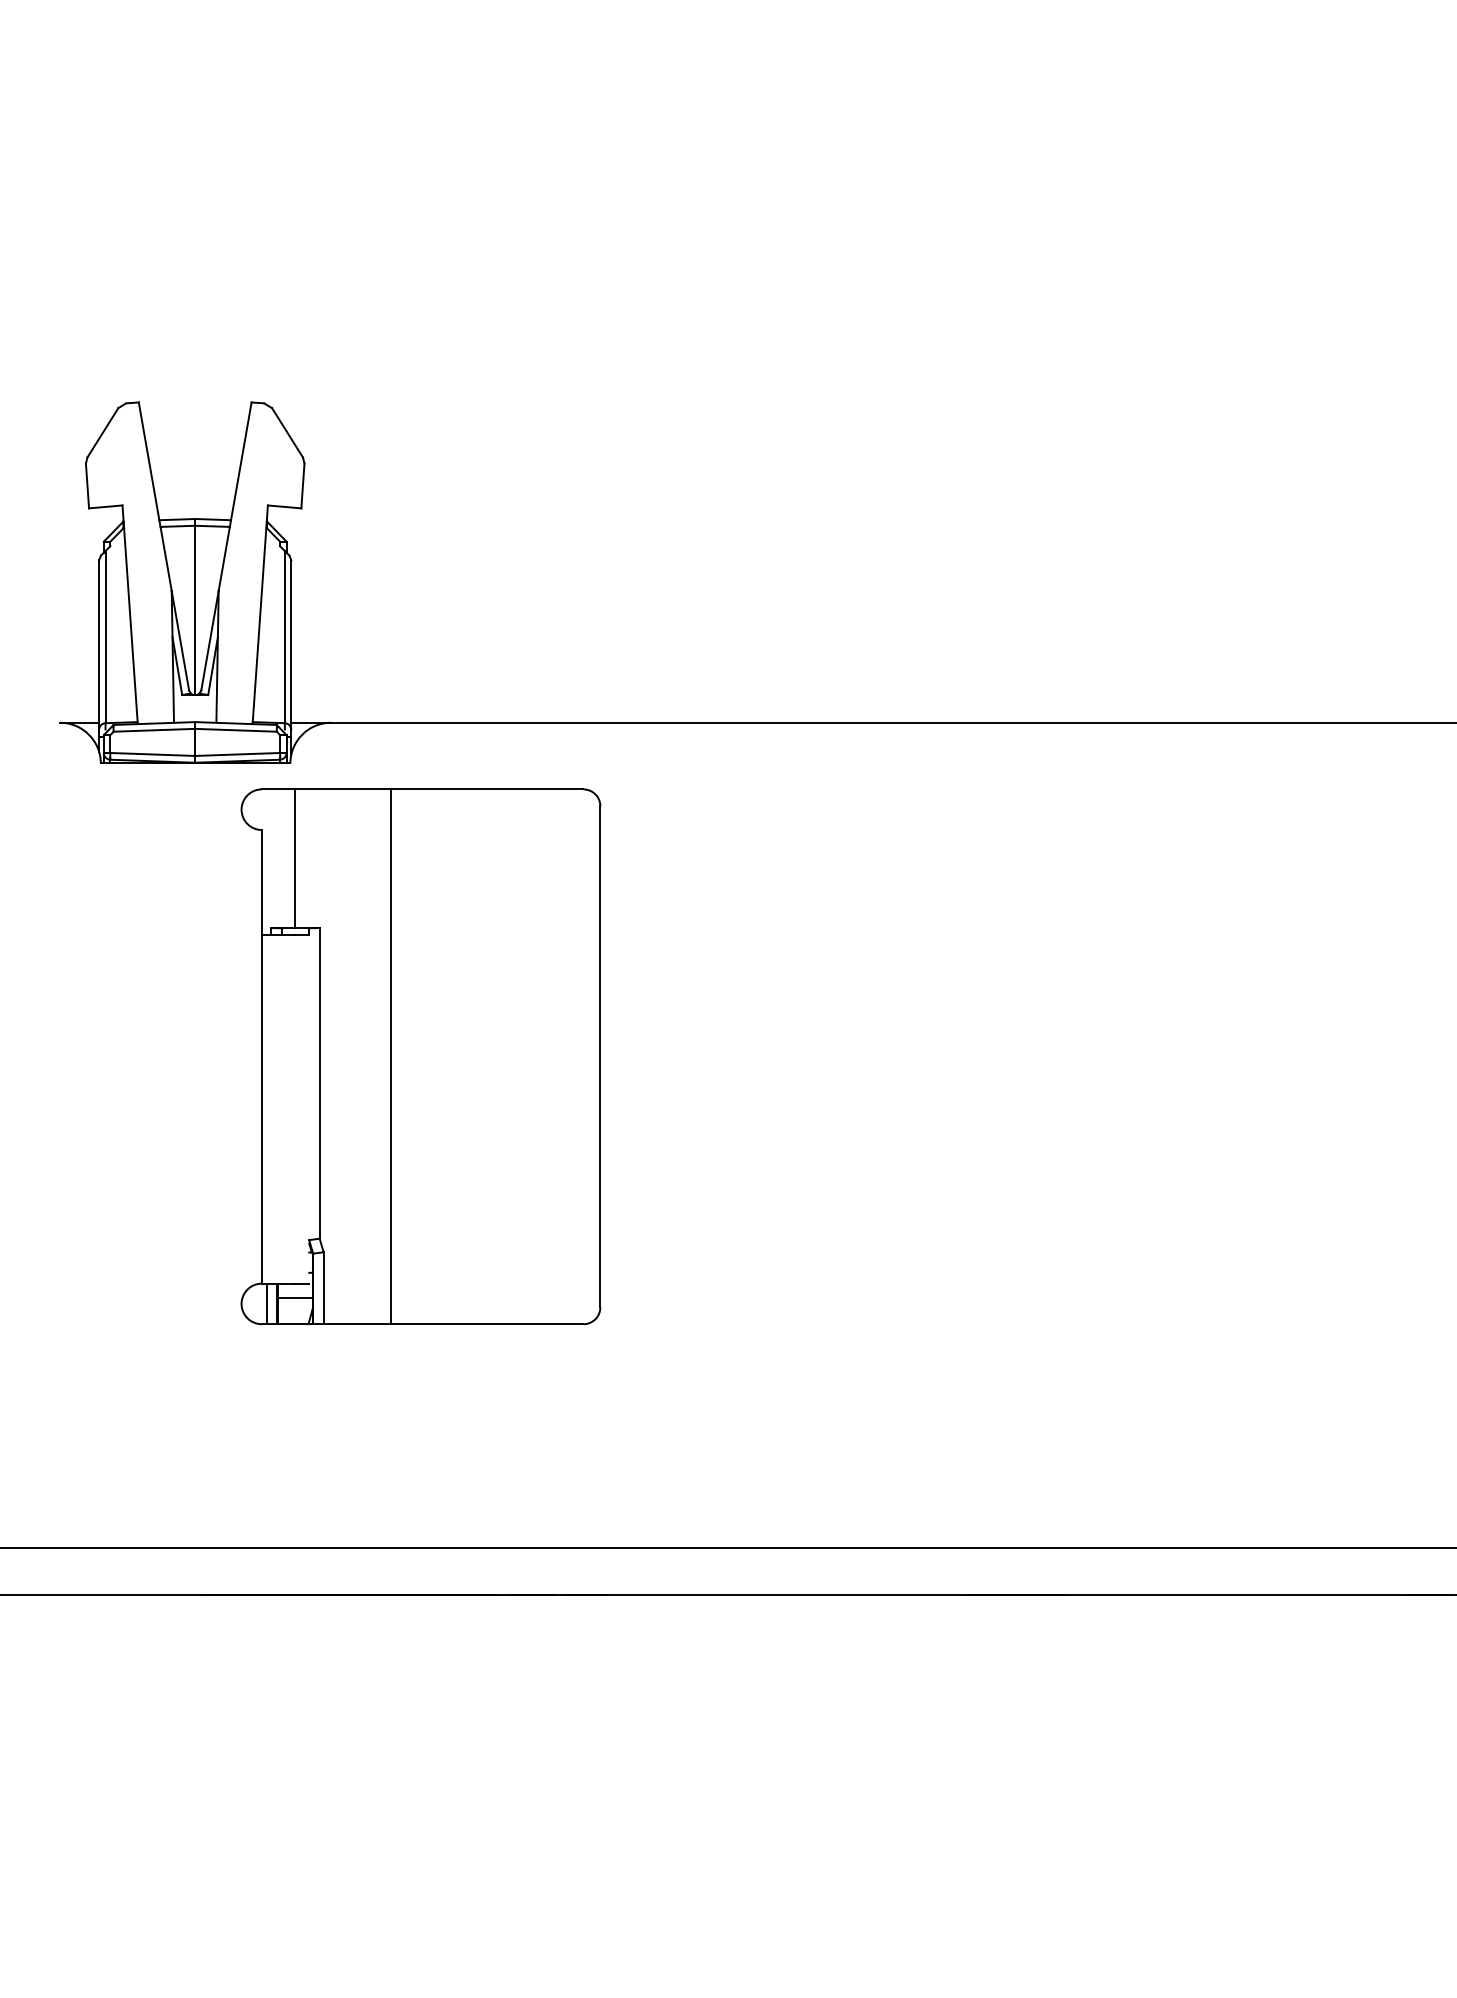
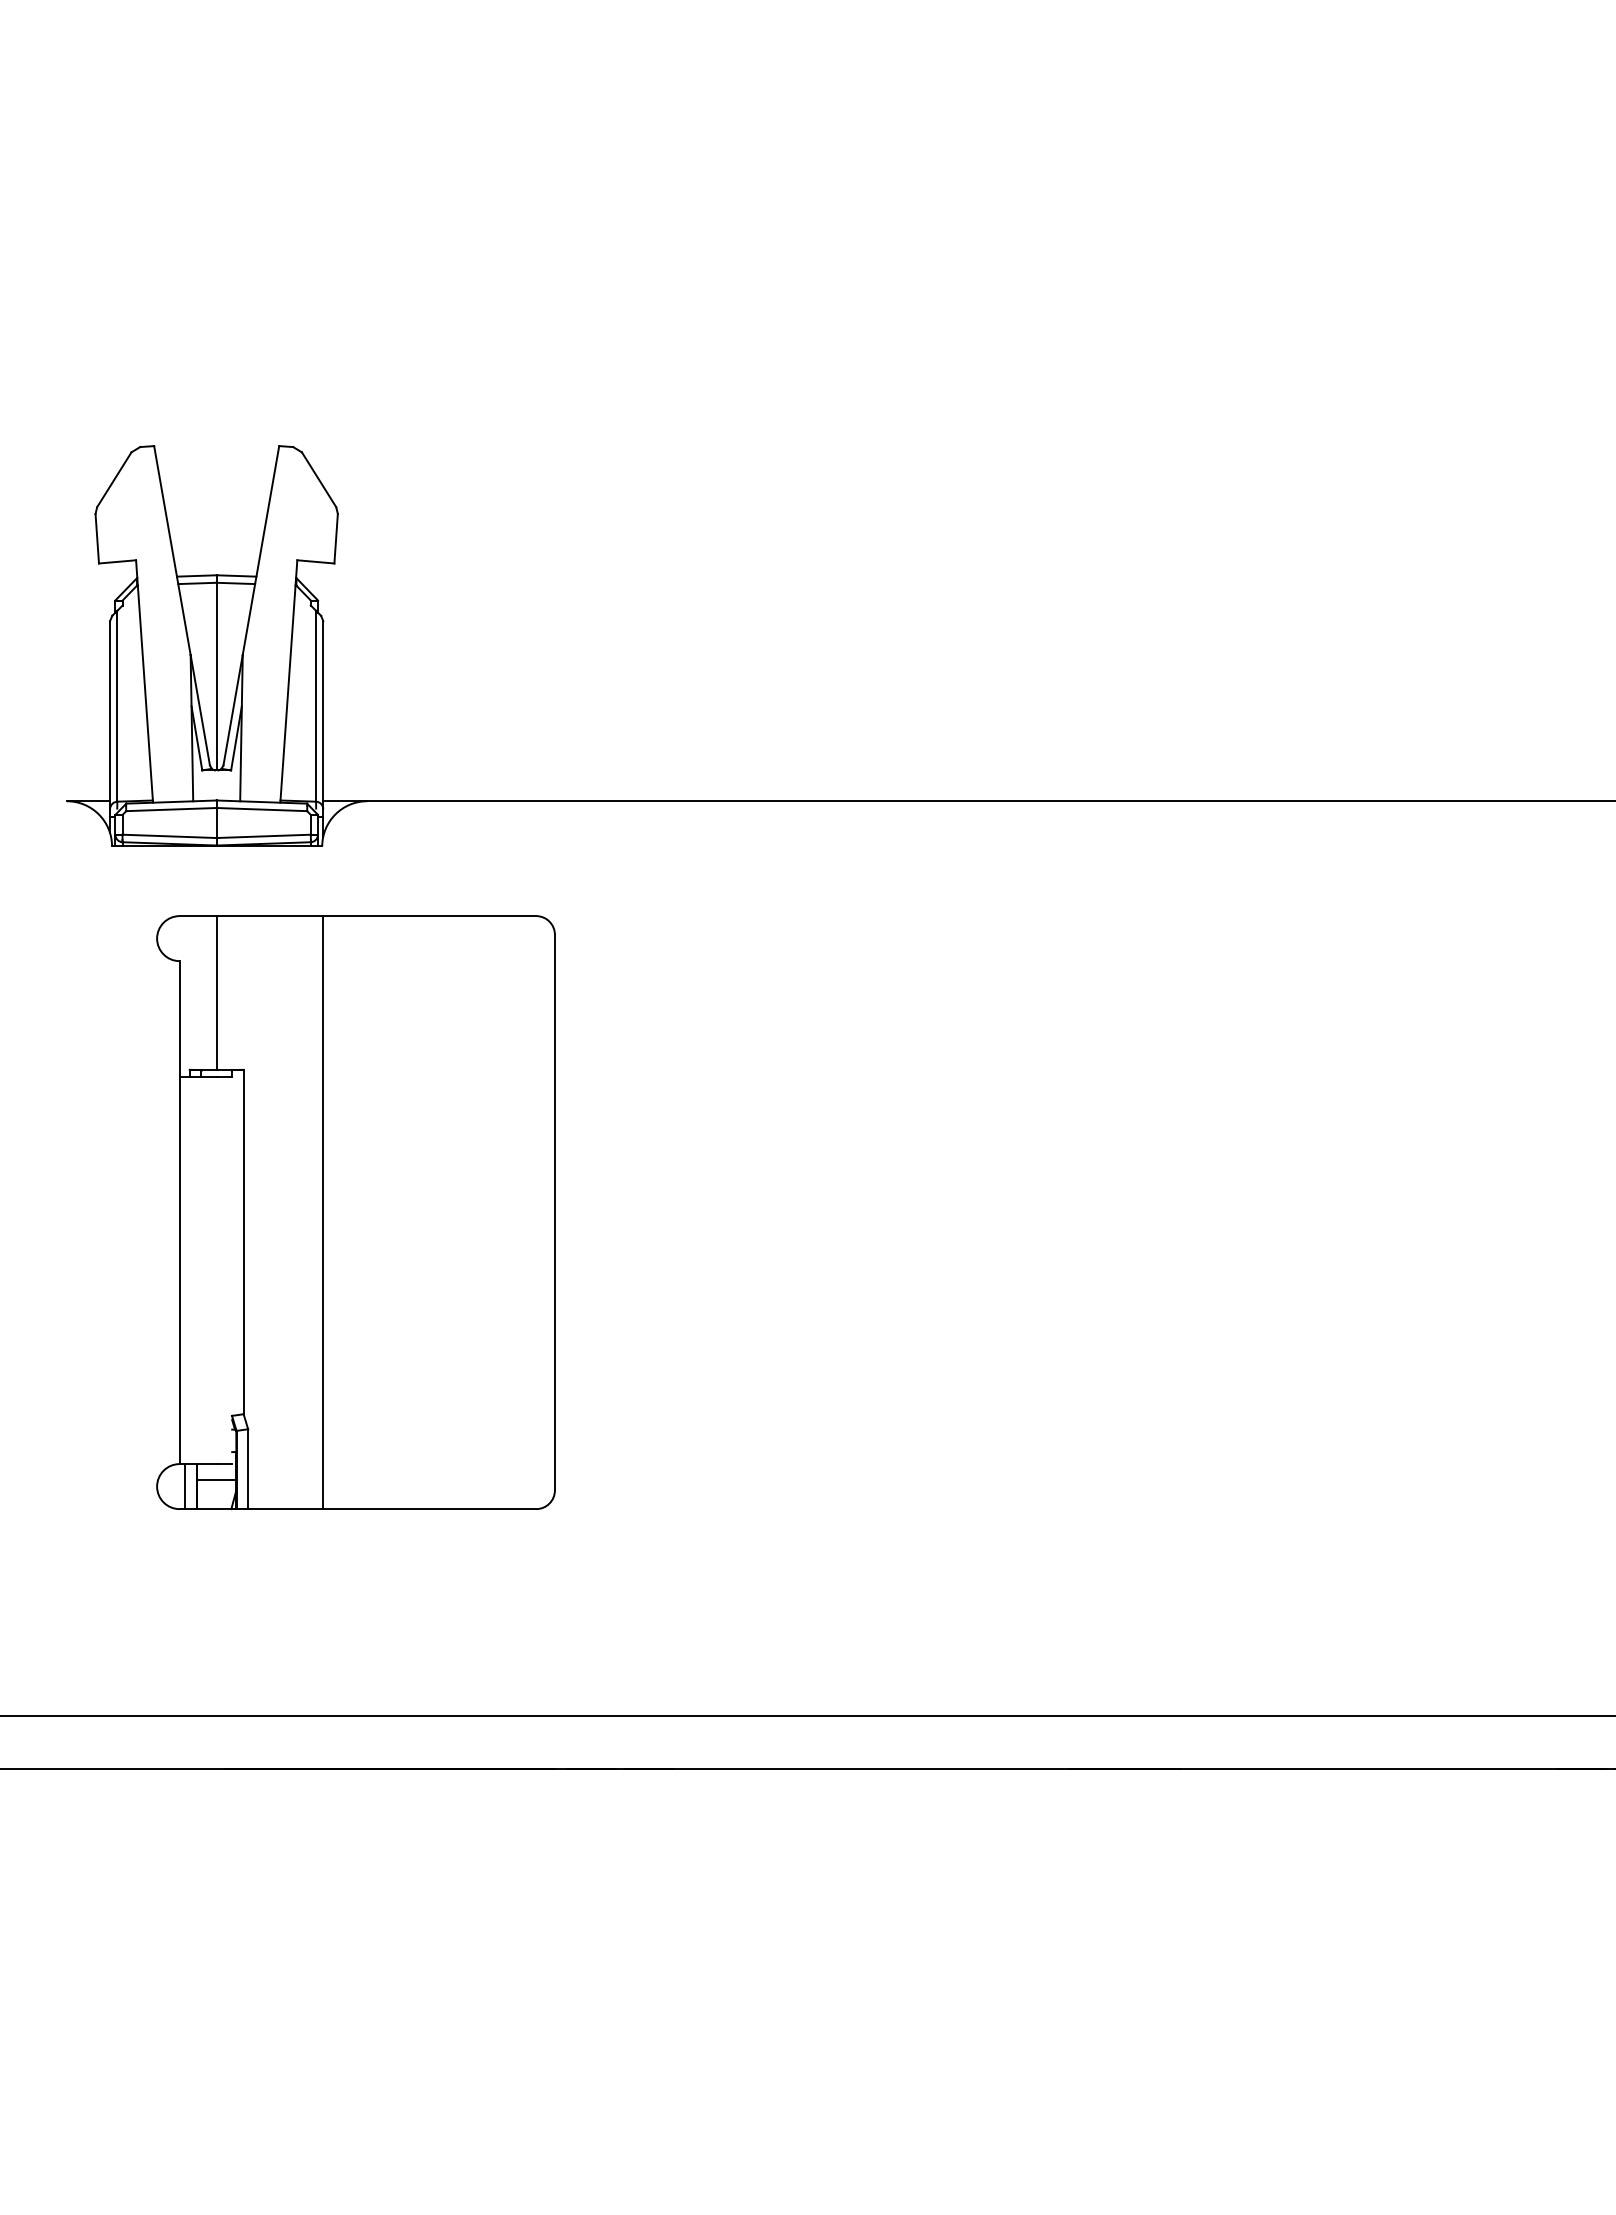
part: (420, 1056) -> (355, 1212), moved

